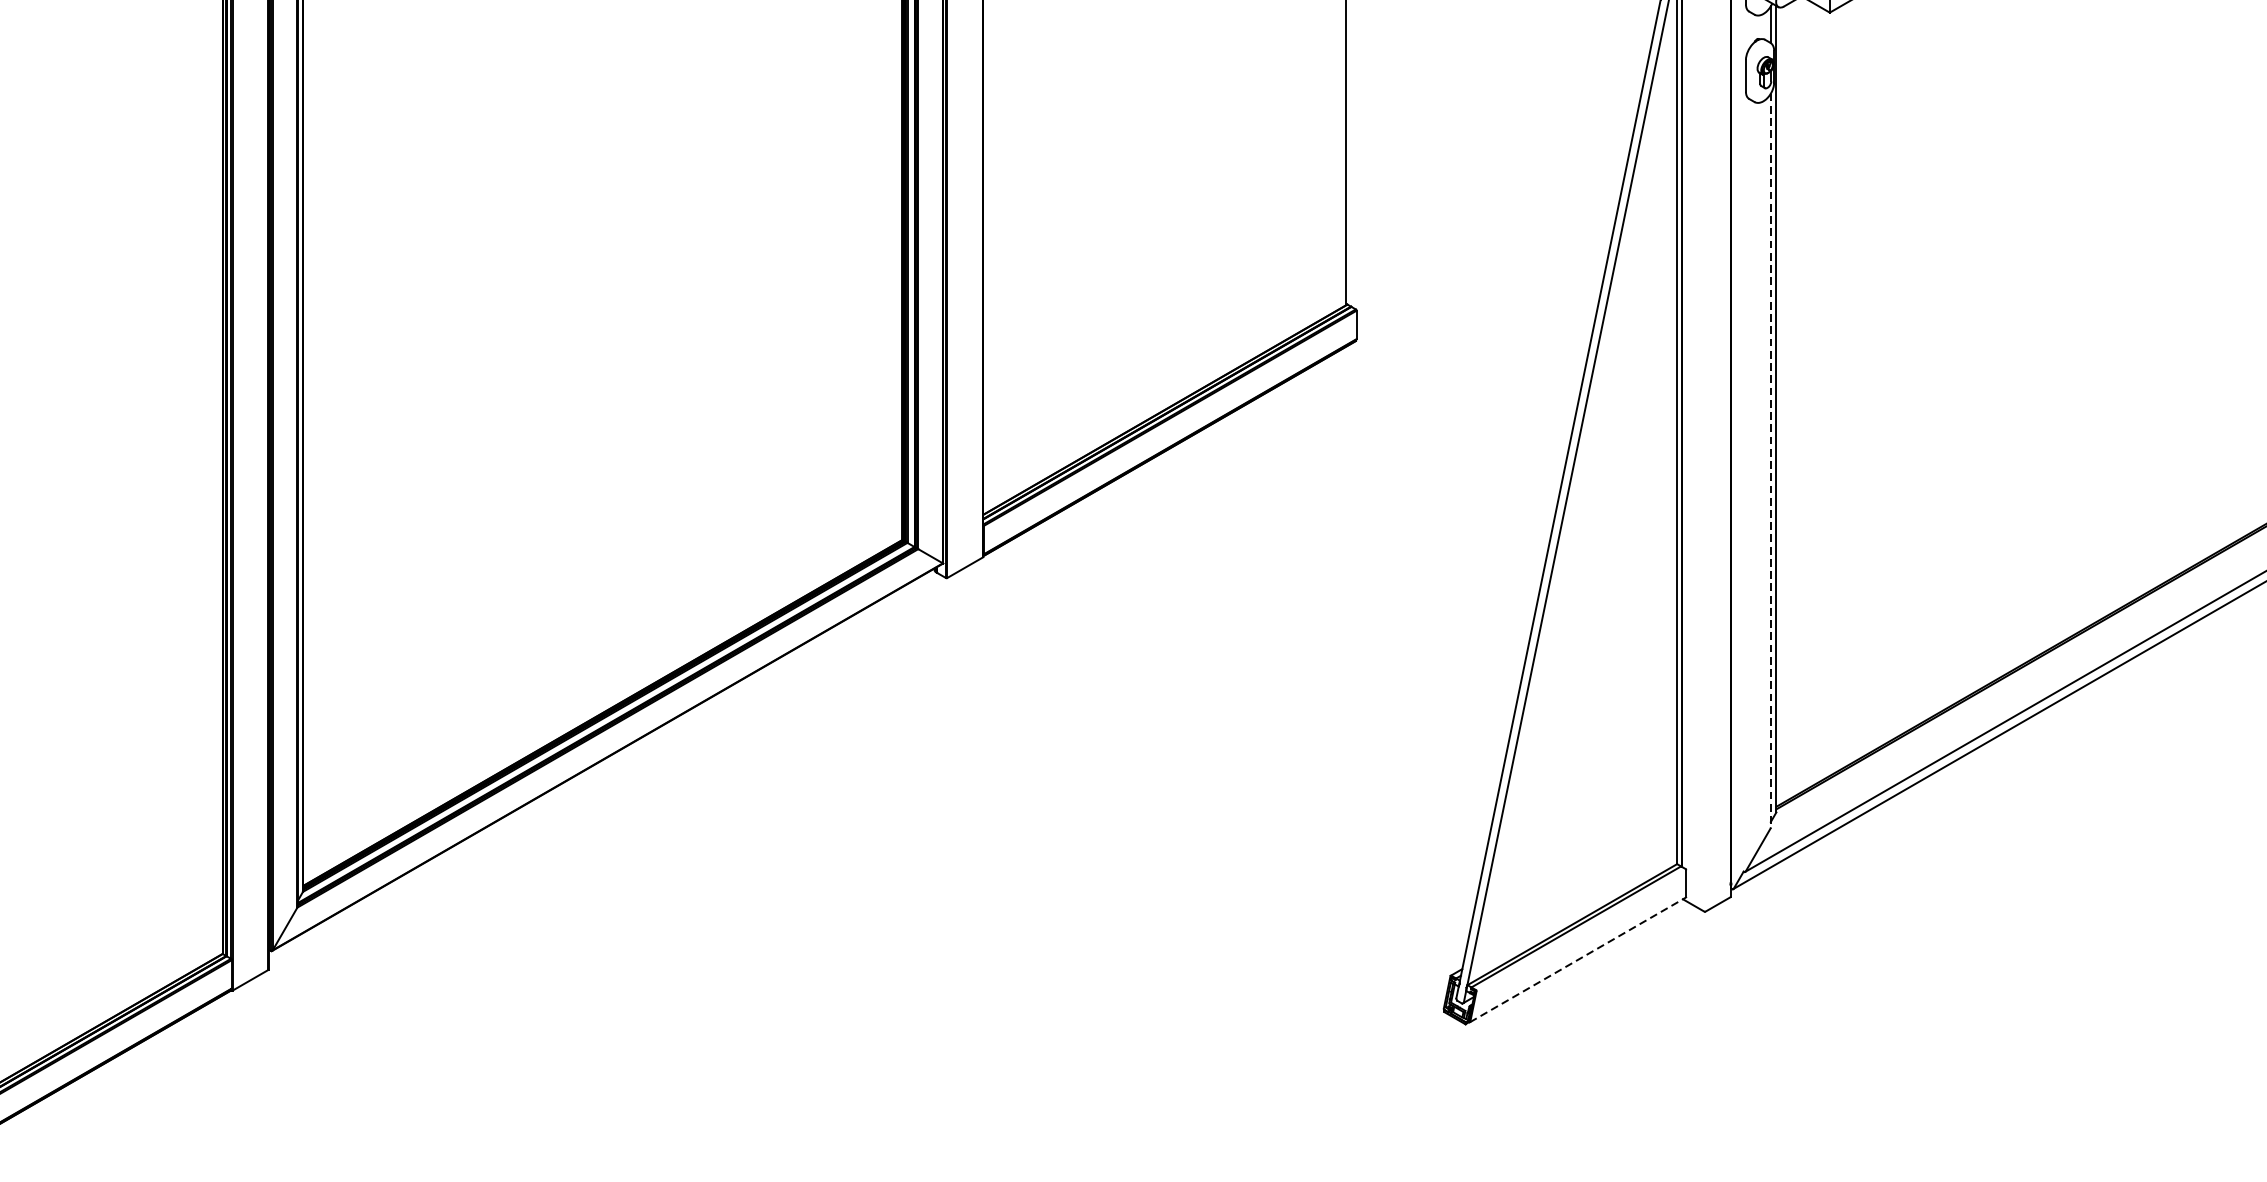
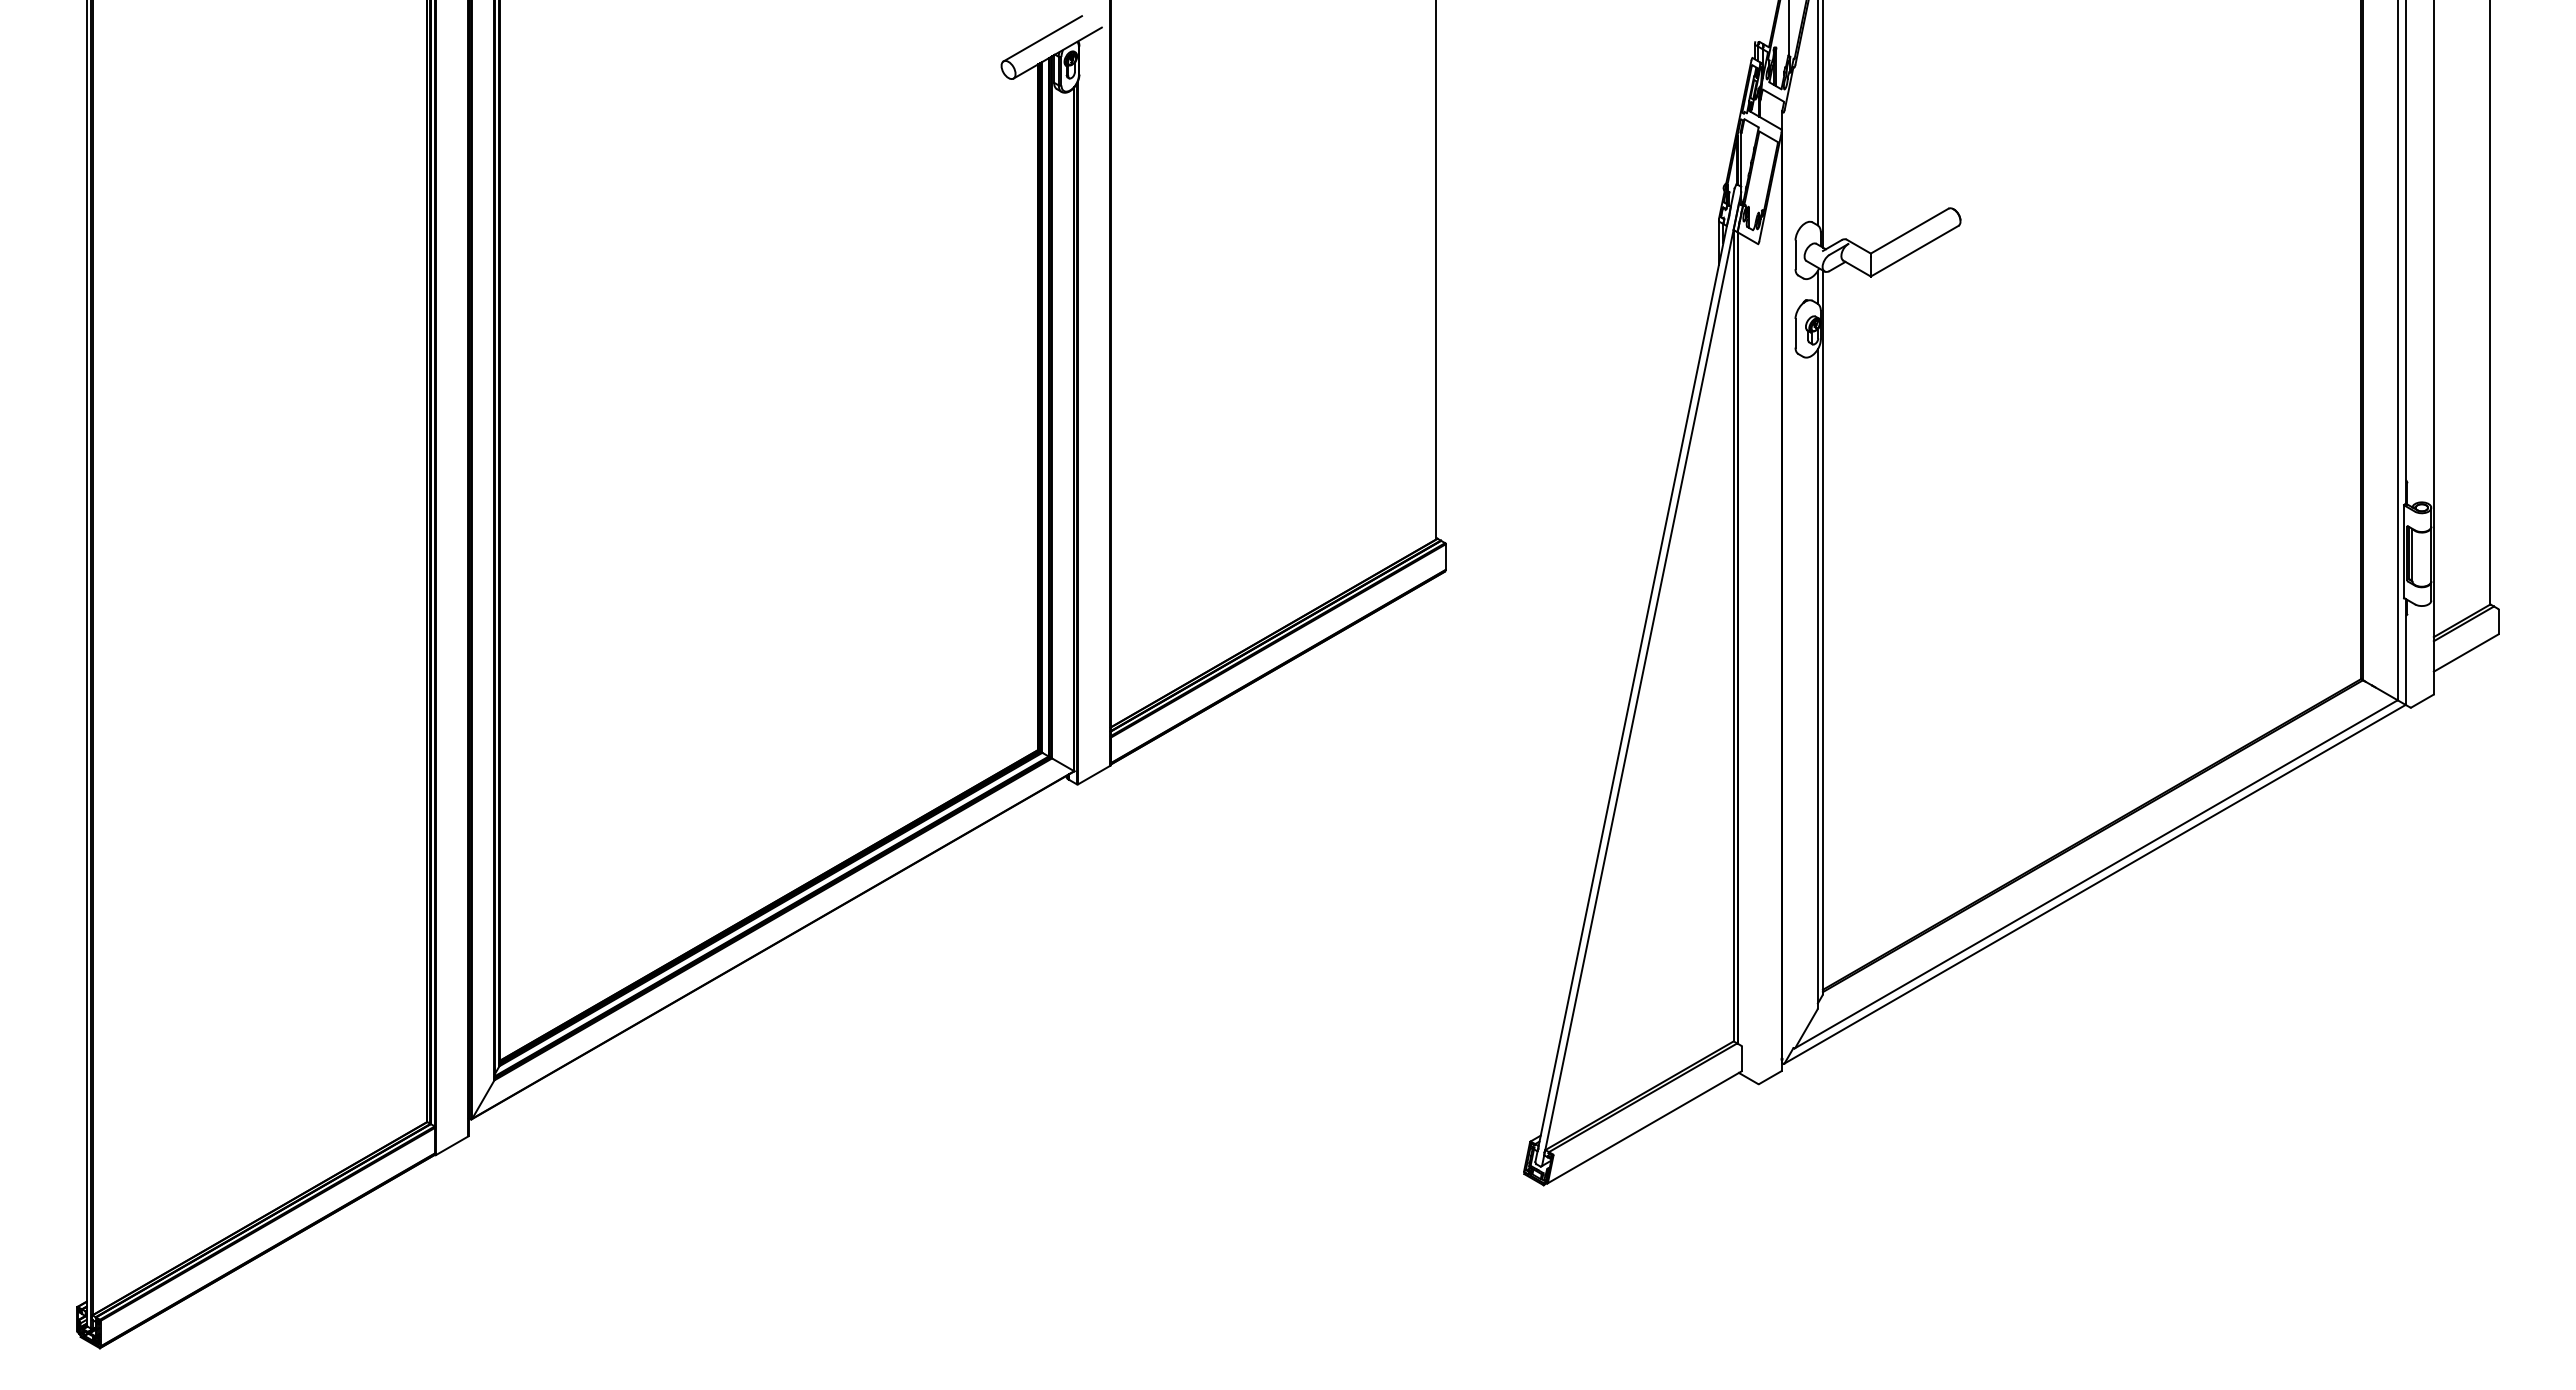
line: (1770, 460) -> (1817, 678), dashed -> solid
line: (1578, 960) -> (1645, 1127), dashed -> solid

